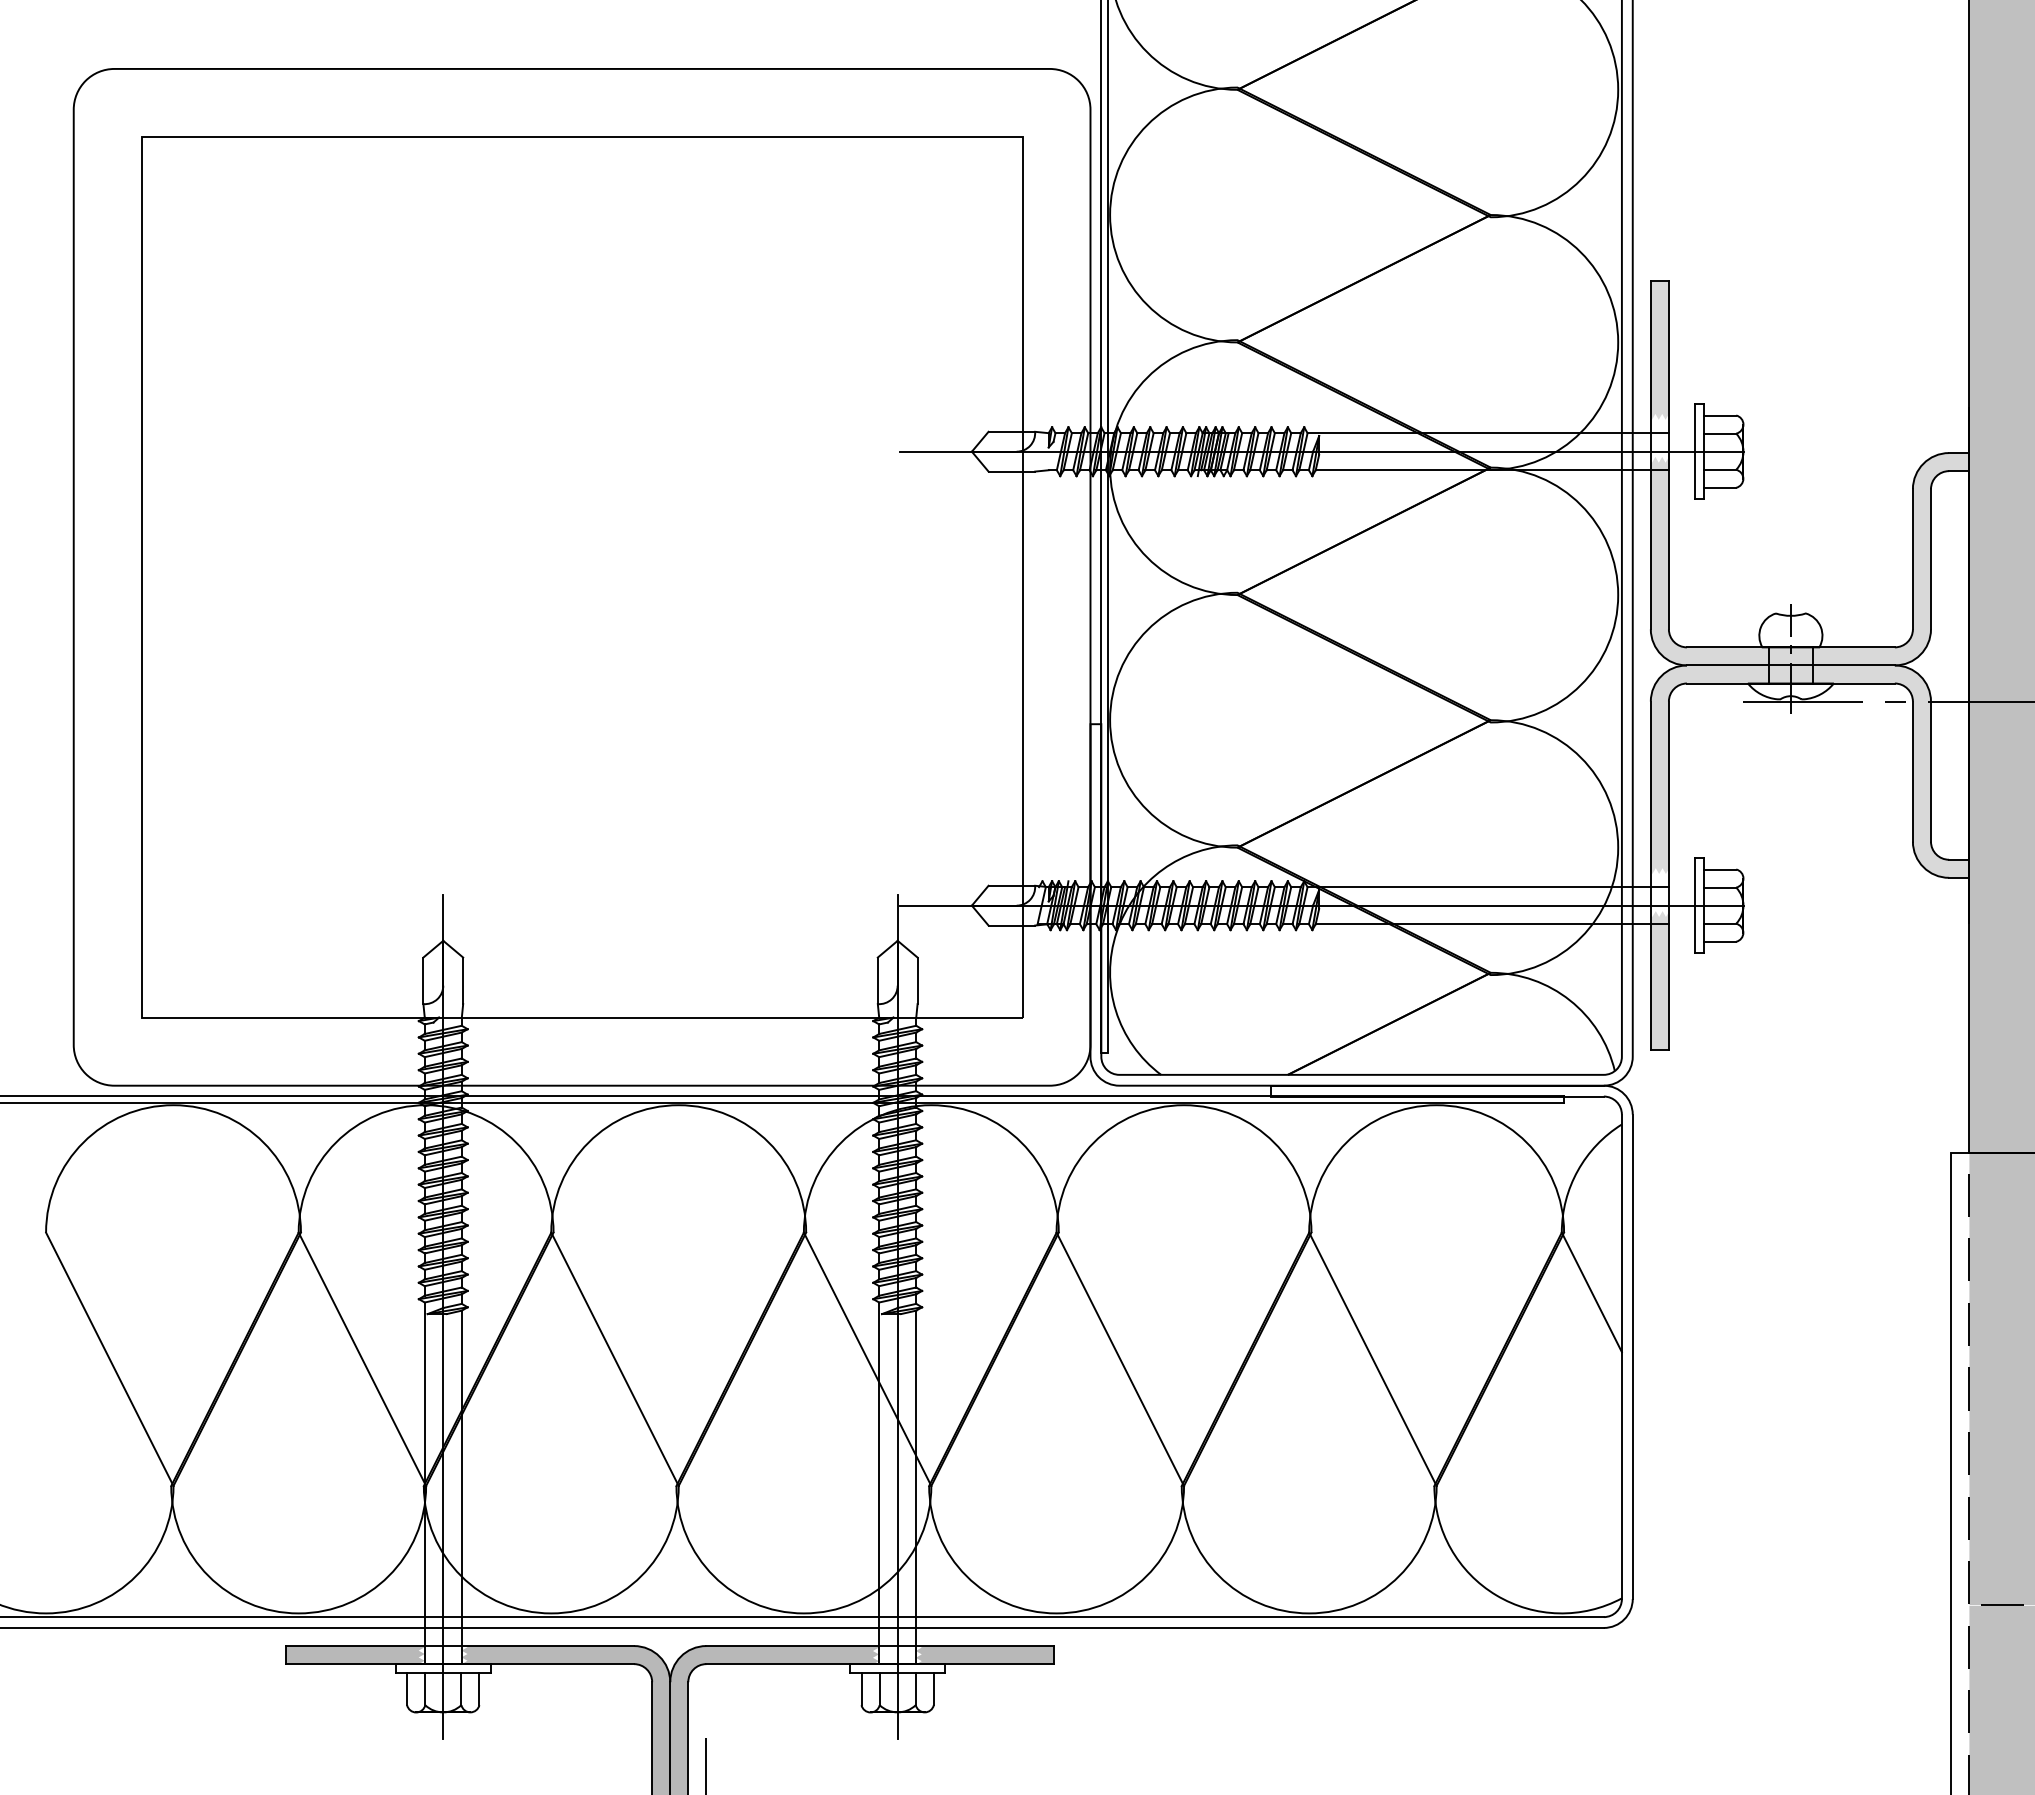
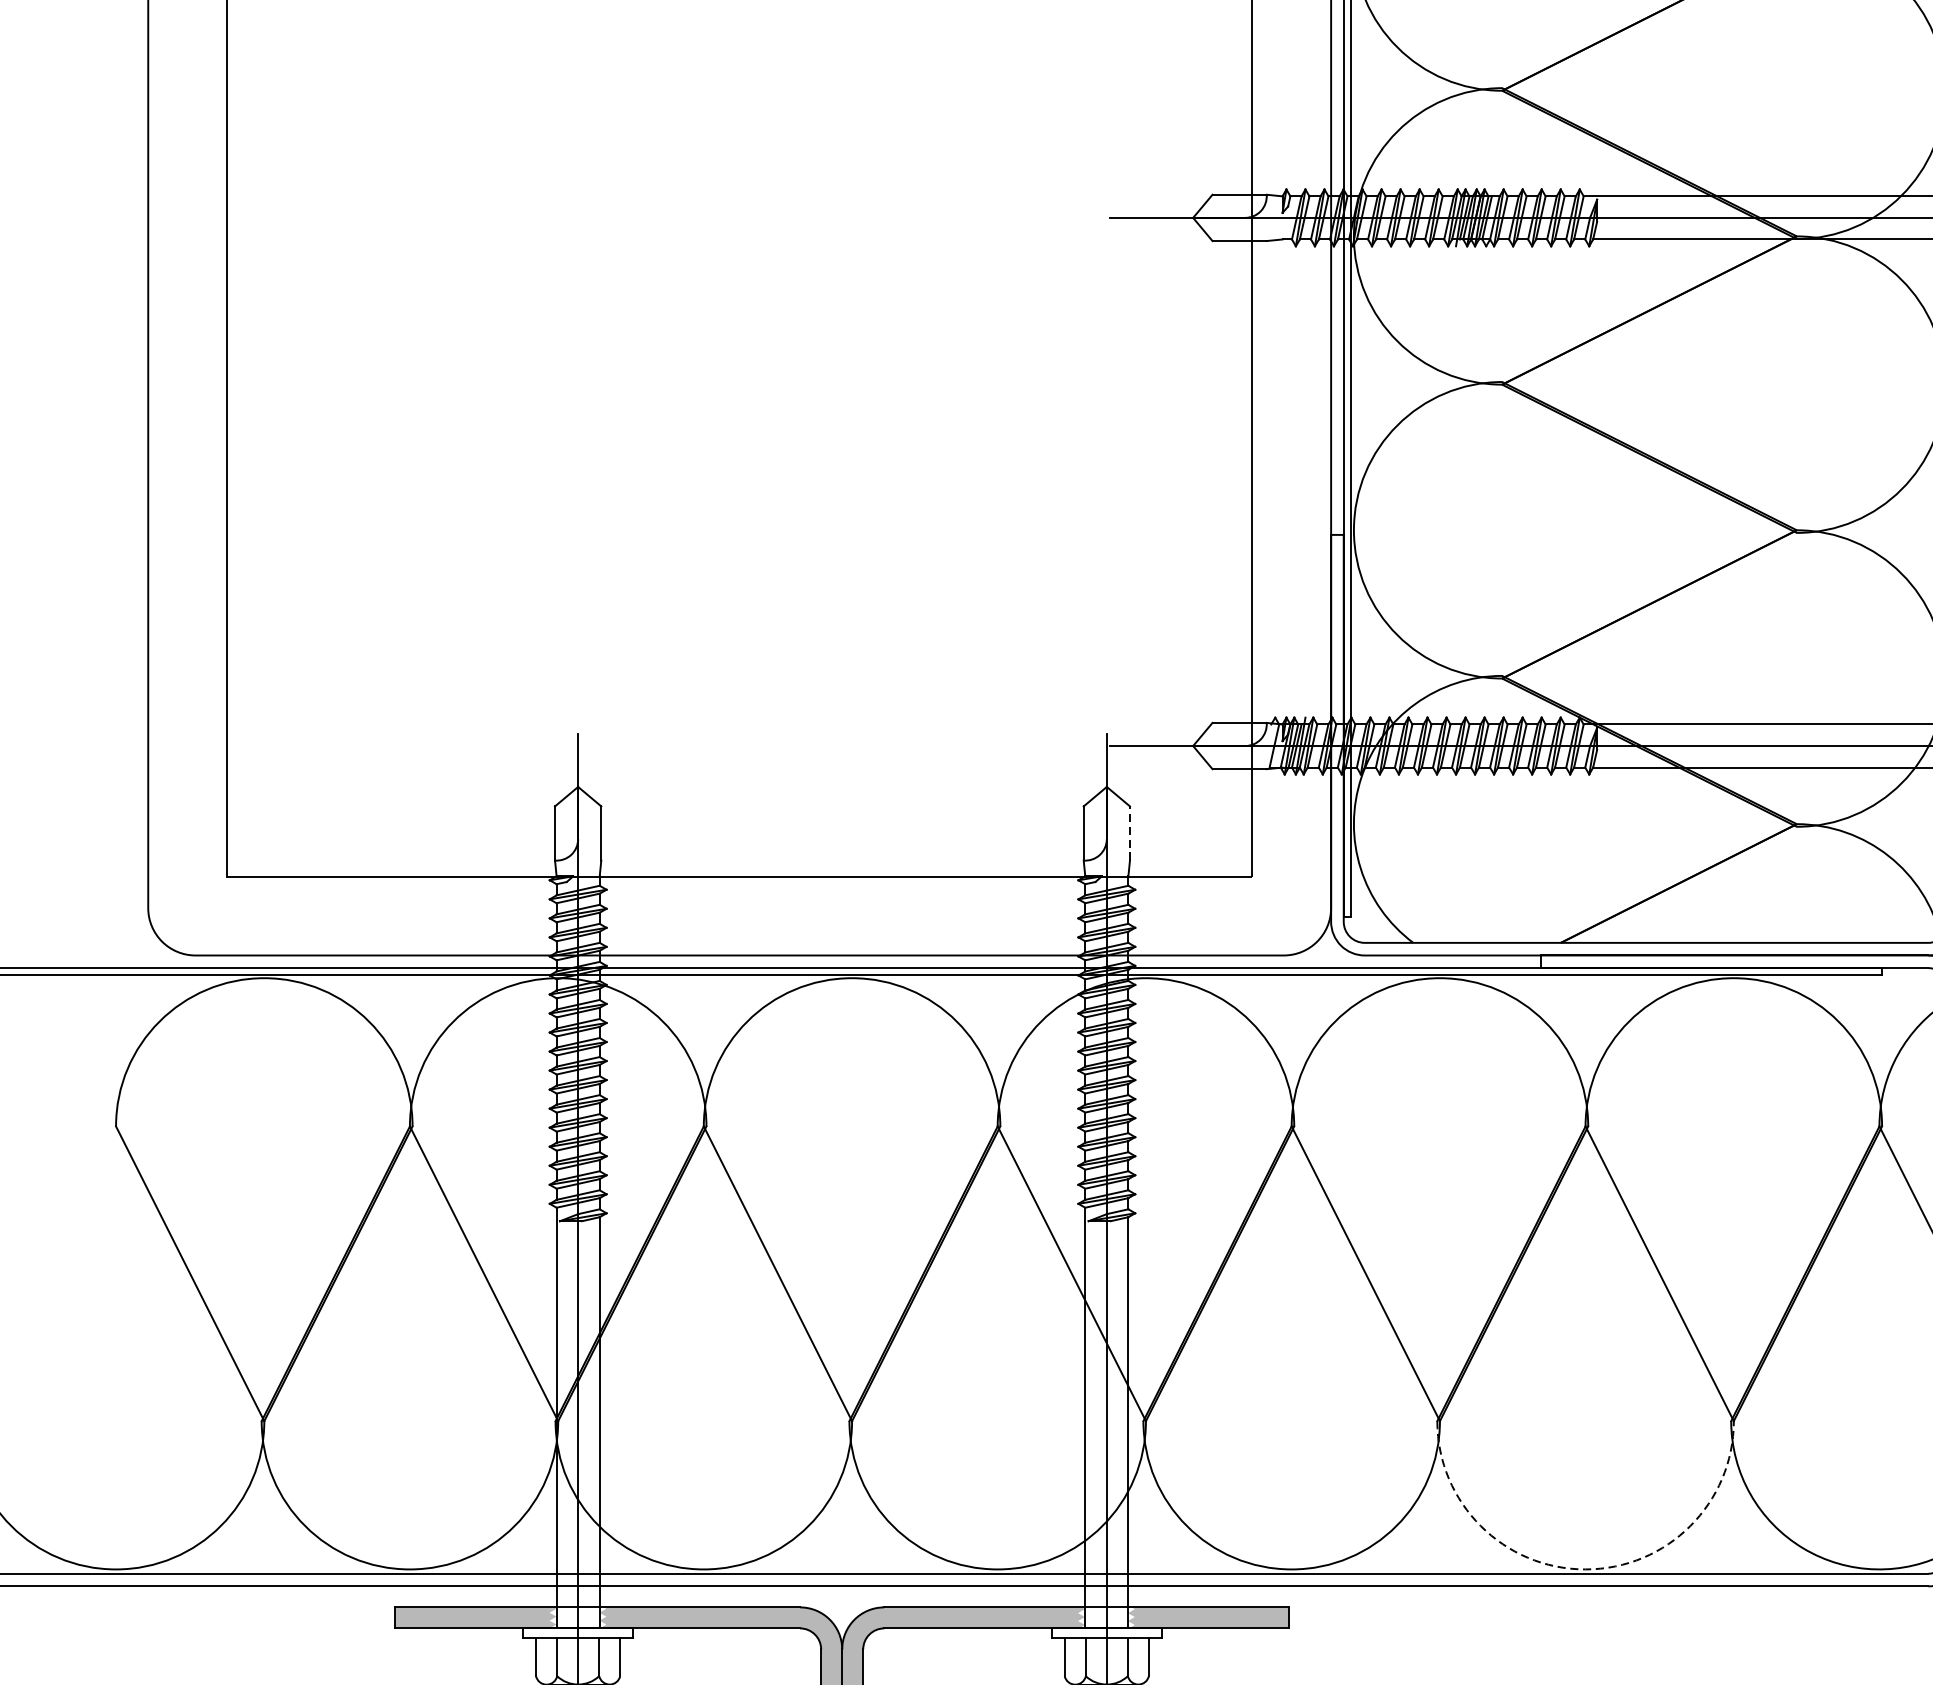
line: (917, 980) -> (1129, 833), solid -> dashed
arc: (1309, 1613) -> (1585, 1569), solid -> dashed

